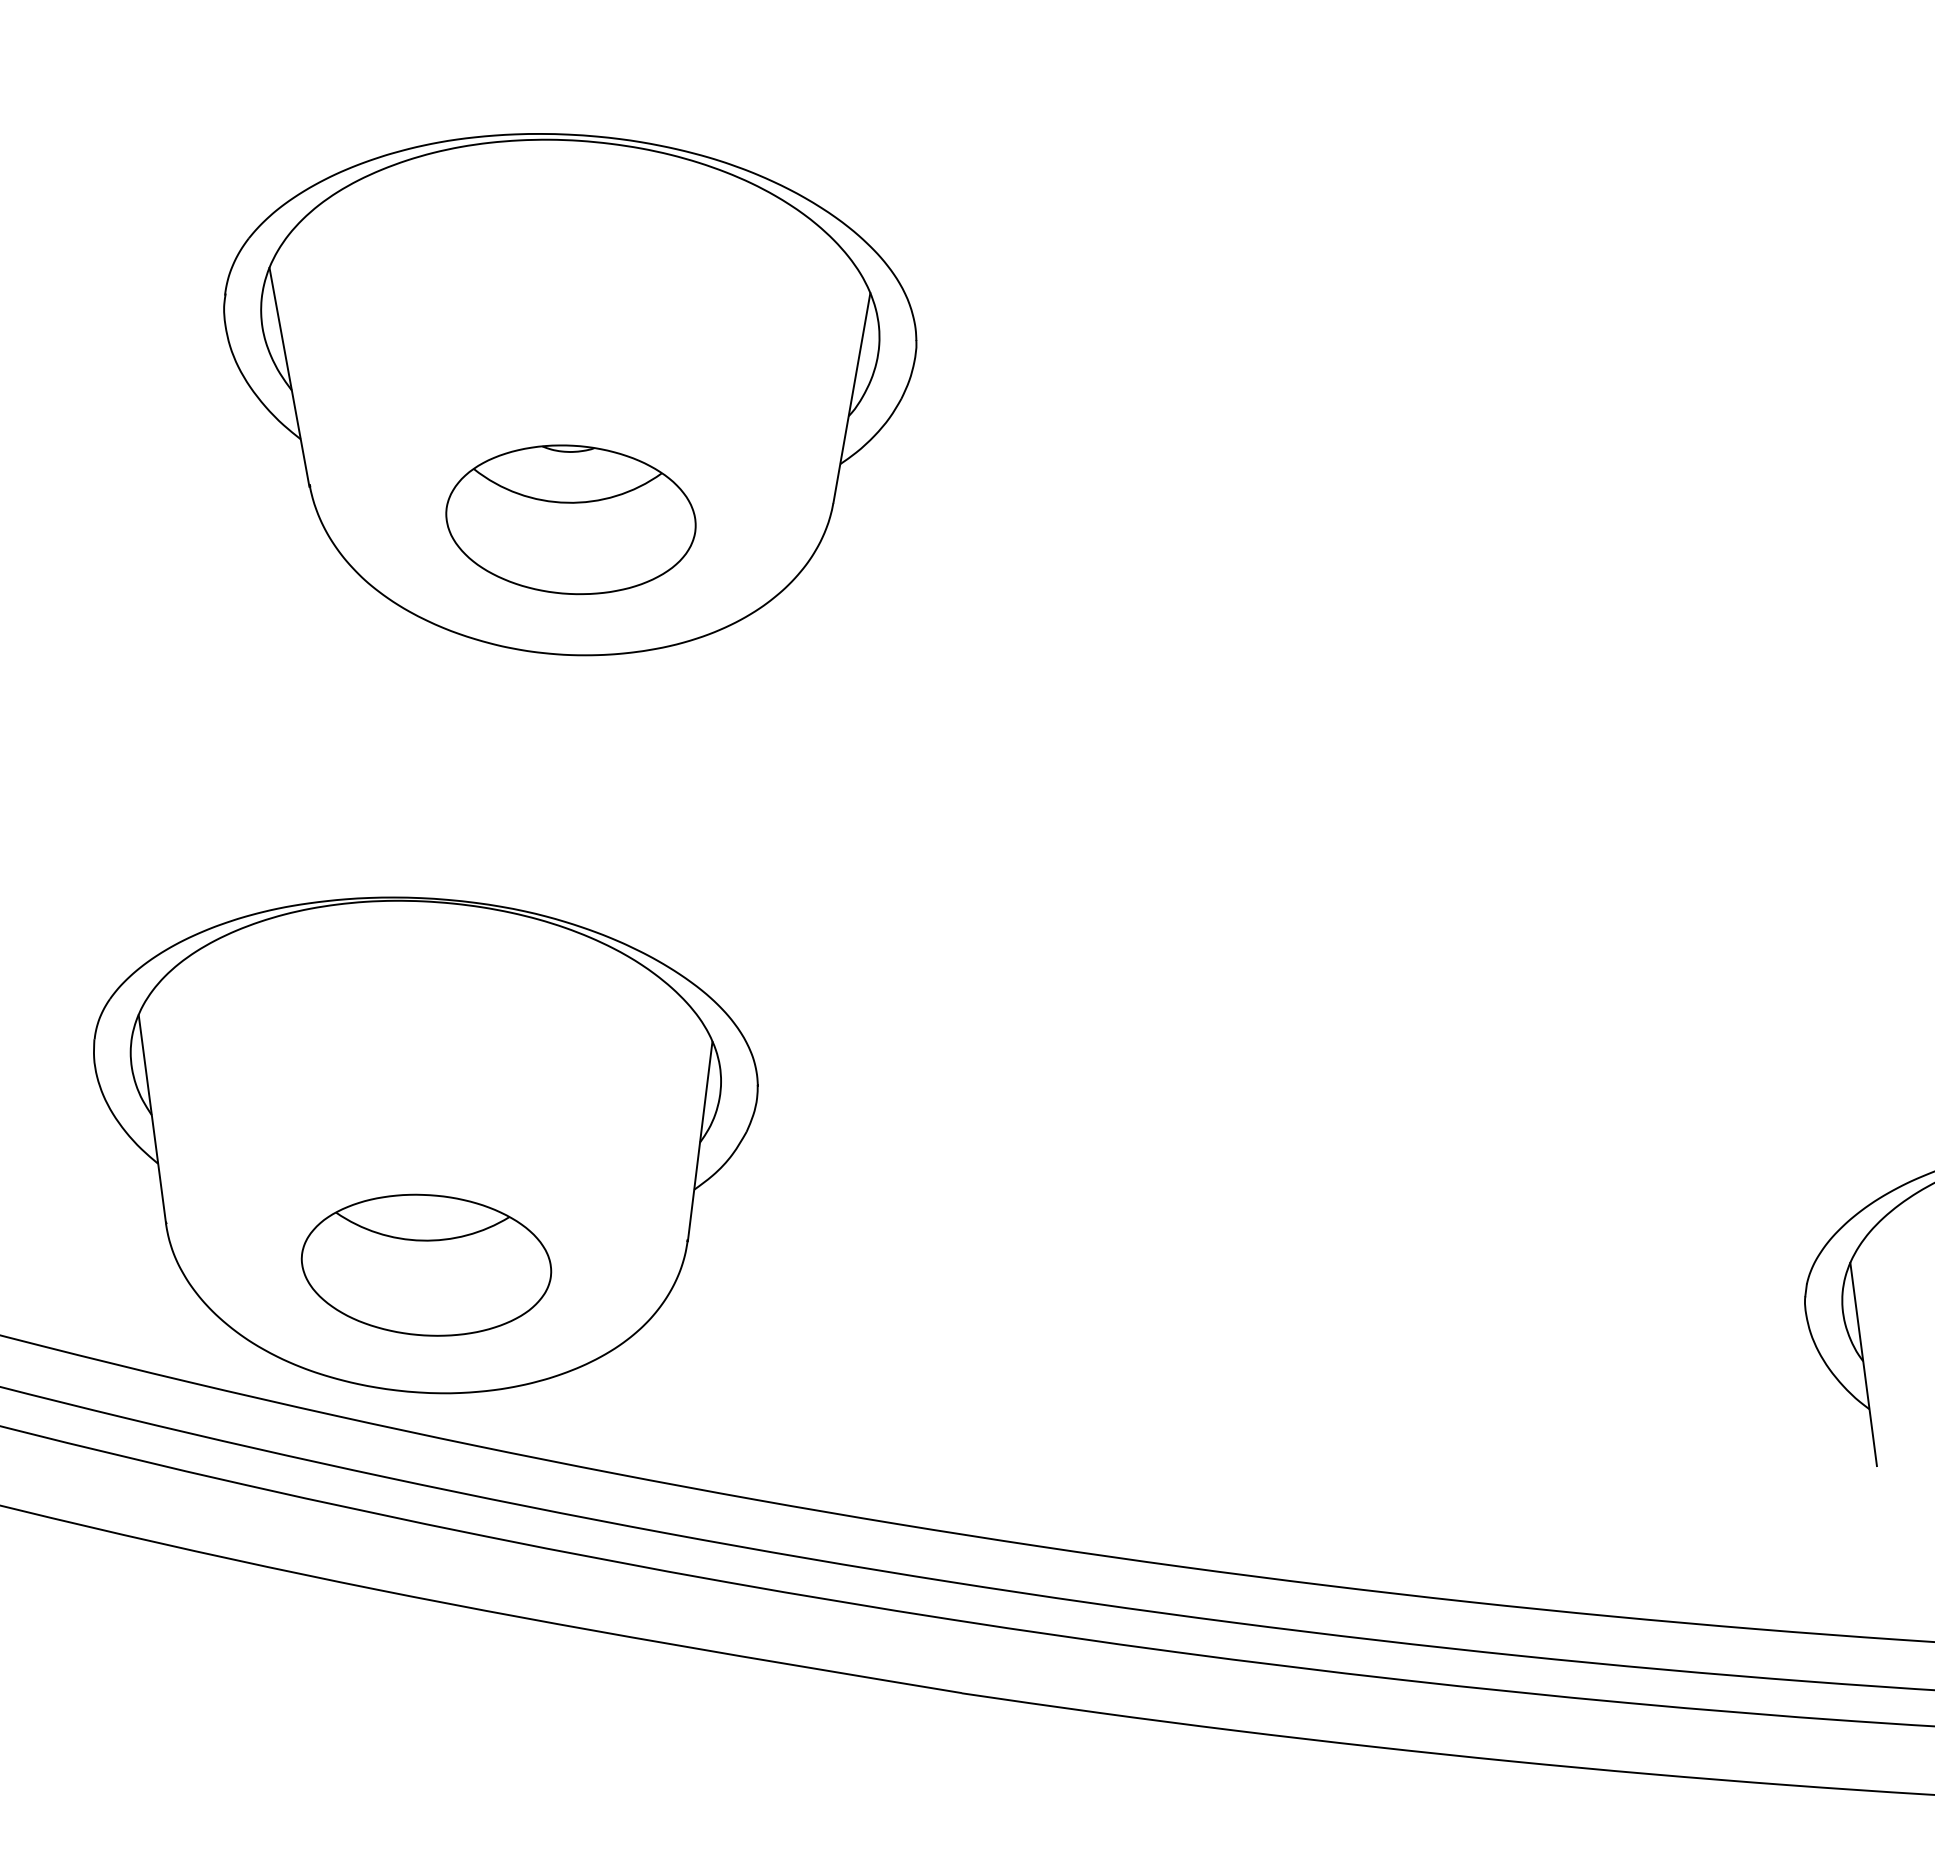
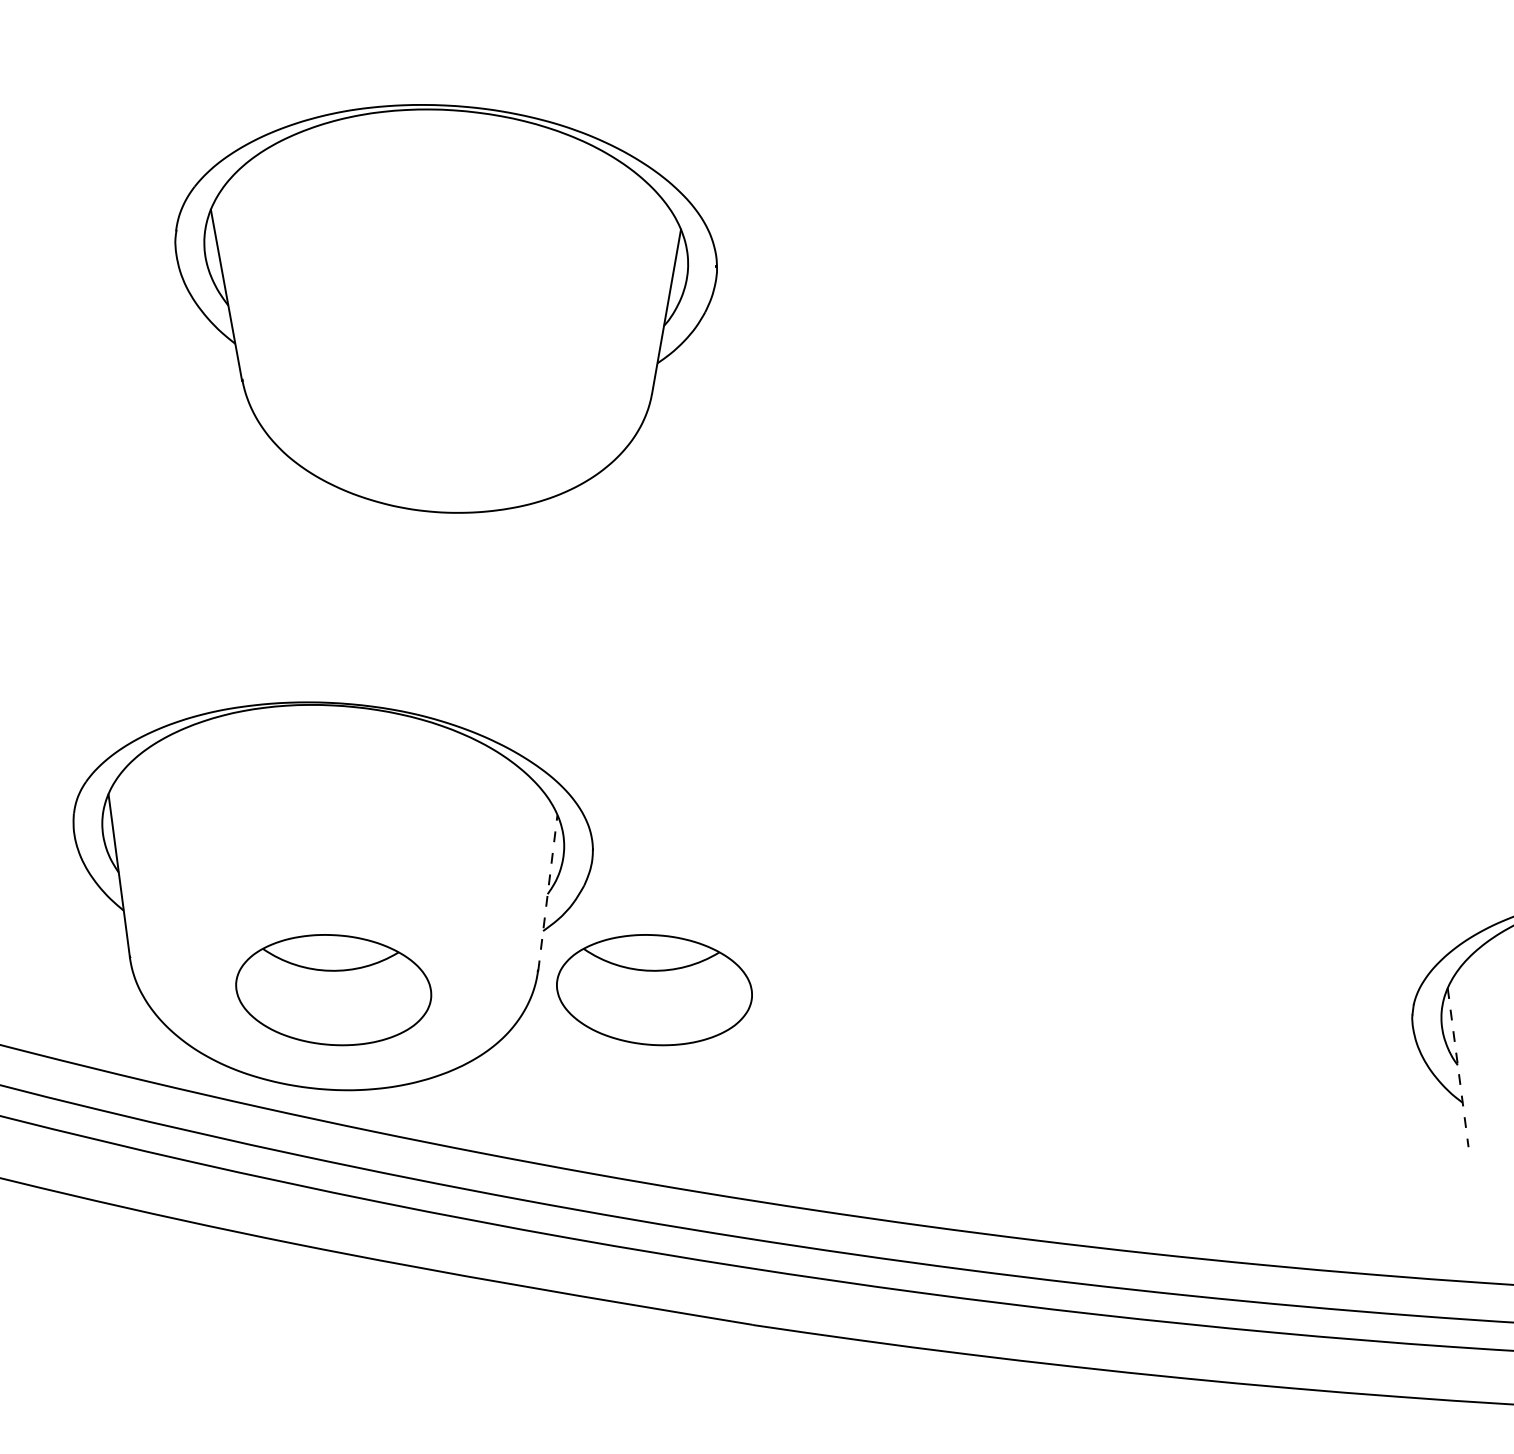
part: (570, 519) -> (446, 406), removed
line: (700, 1141) -> (548, 893), solid -> dashed
part: (836, 1264) -> (654, 989), added
line: (1863, 1364) -> (1458, 1067), solid -> dashed

